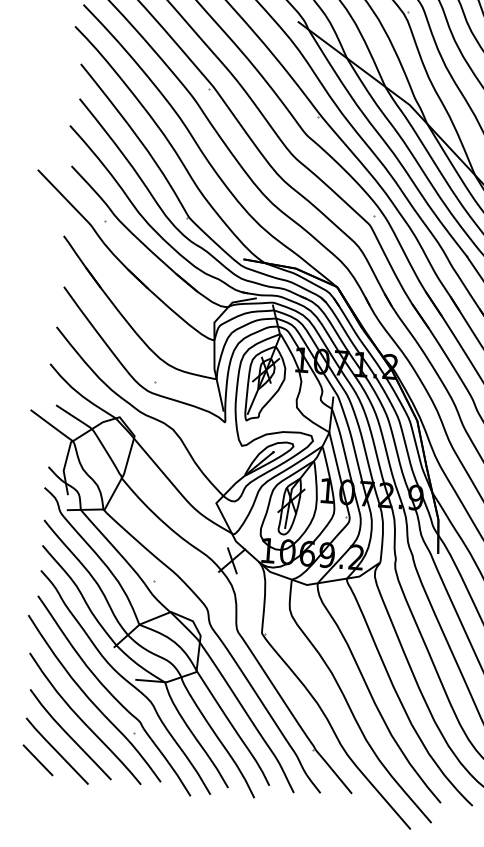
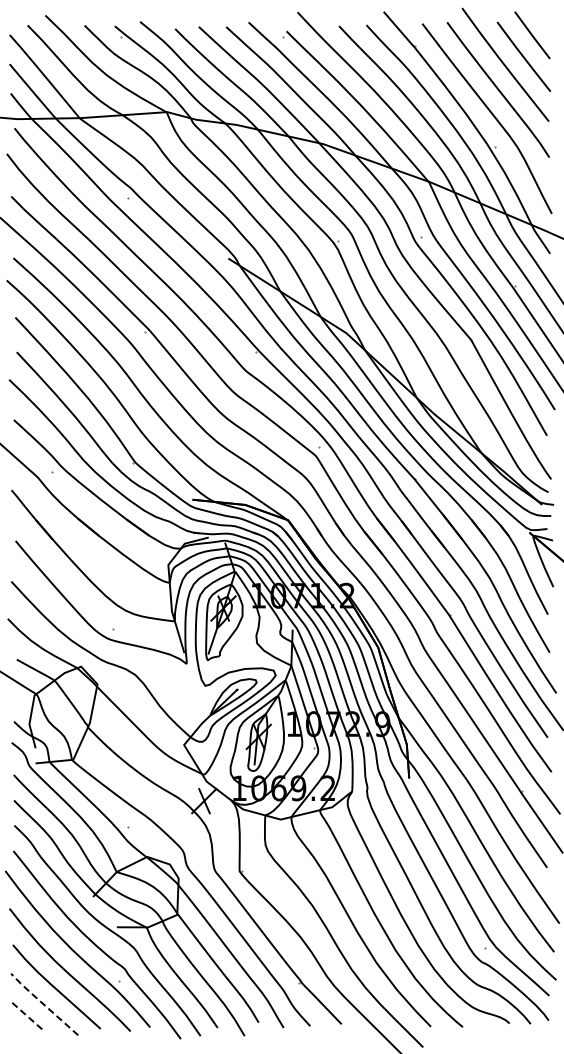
line: (55, 750) -> (42, 1003), solid -> dashed
line: (37, 759) -> (25, 1014), solid -> dashed

